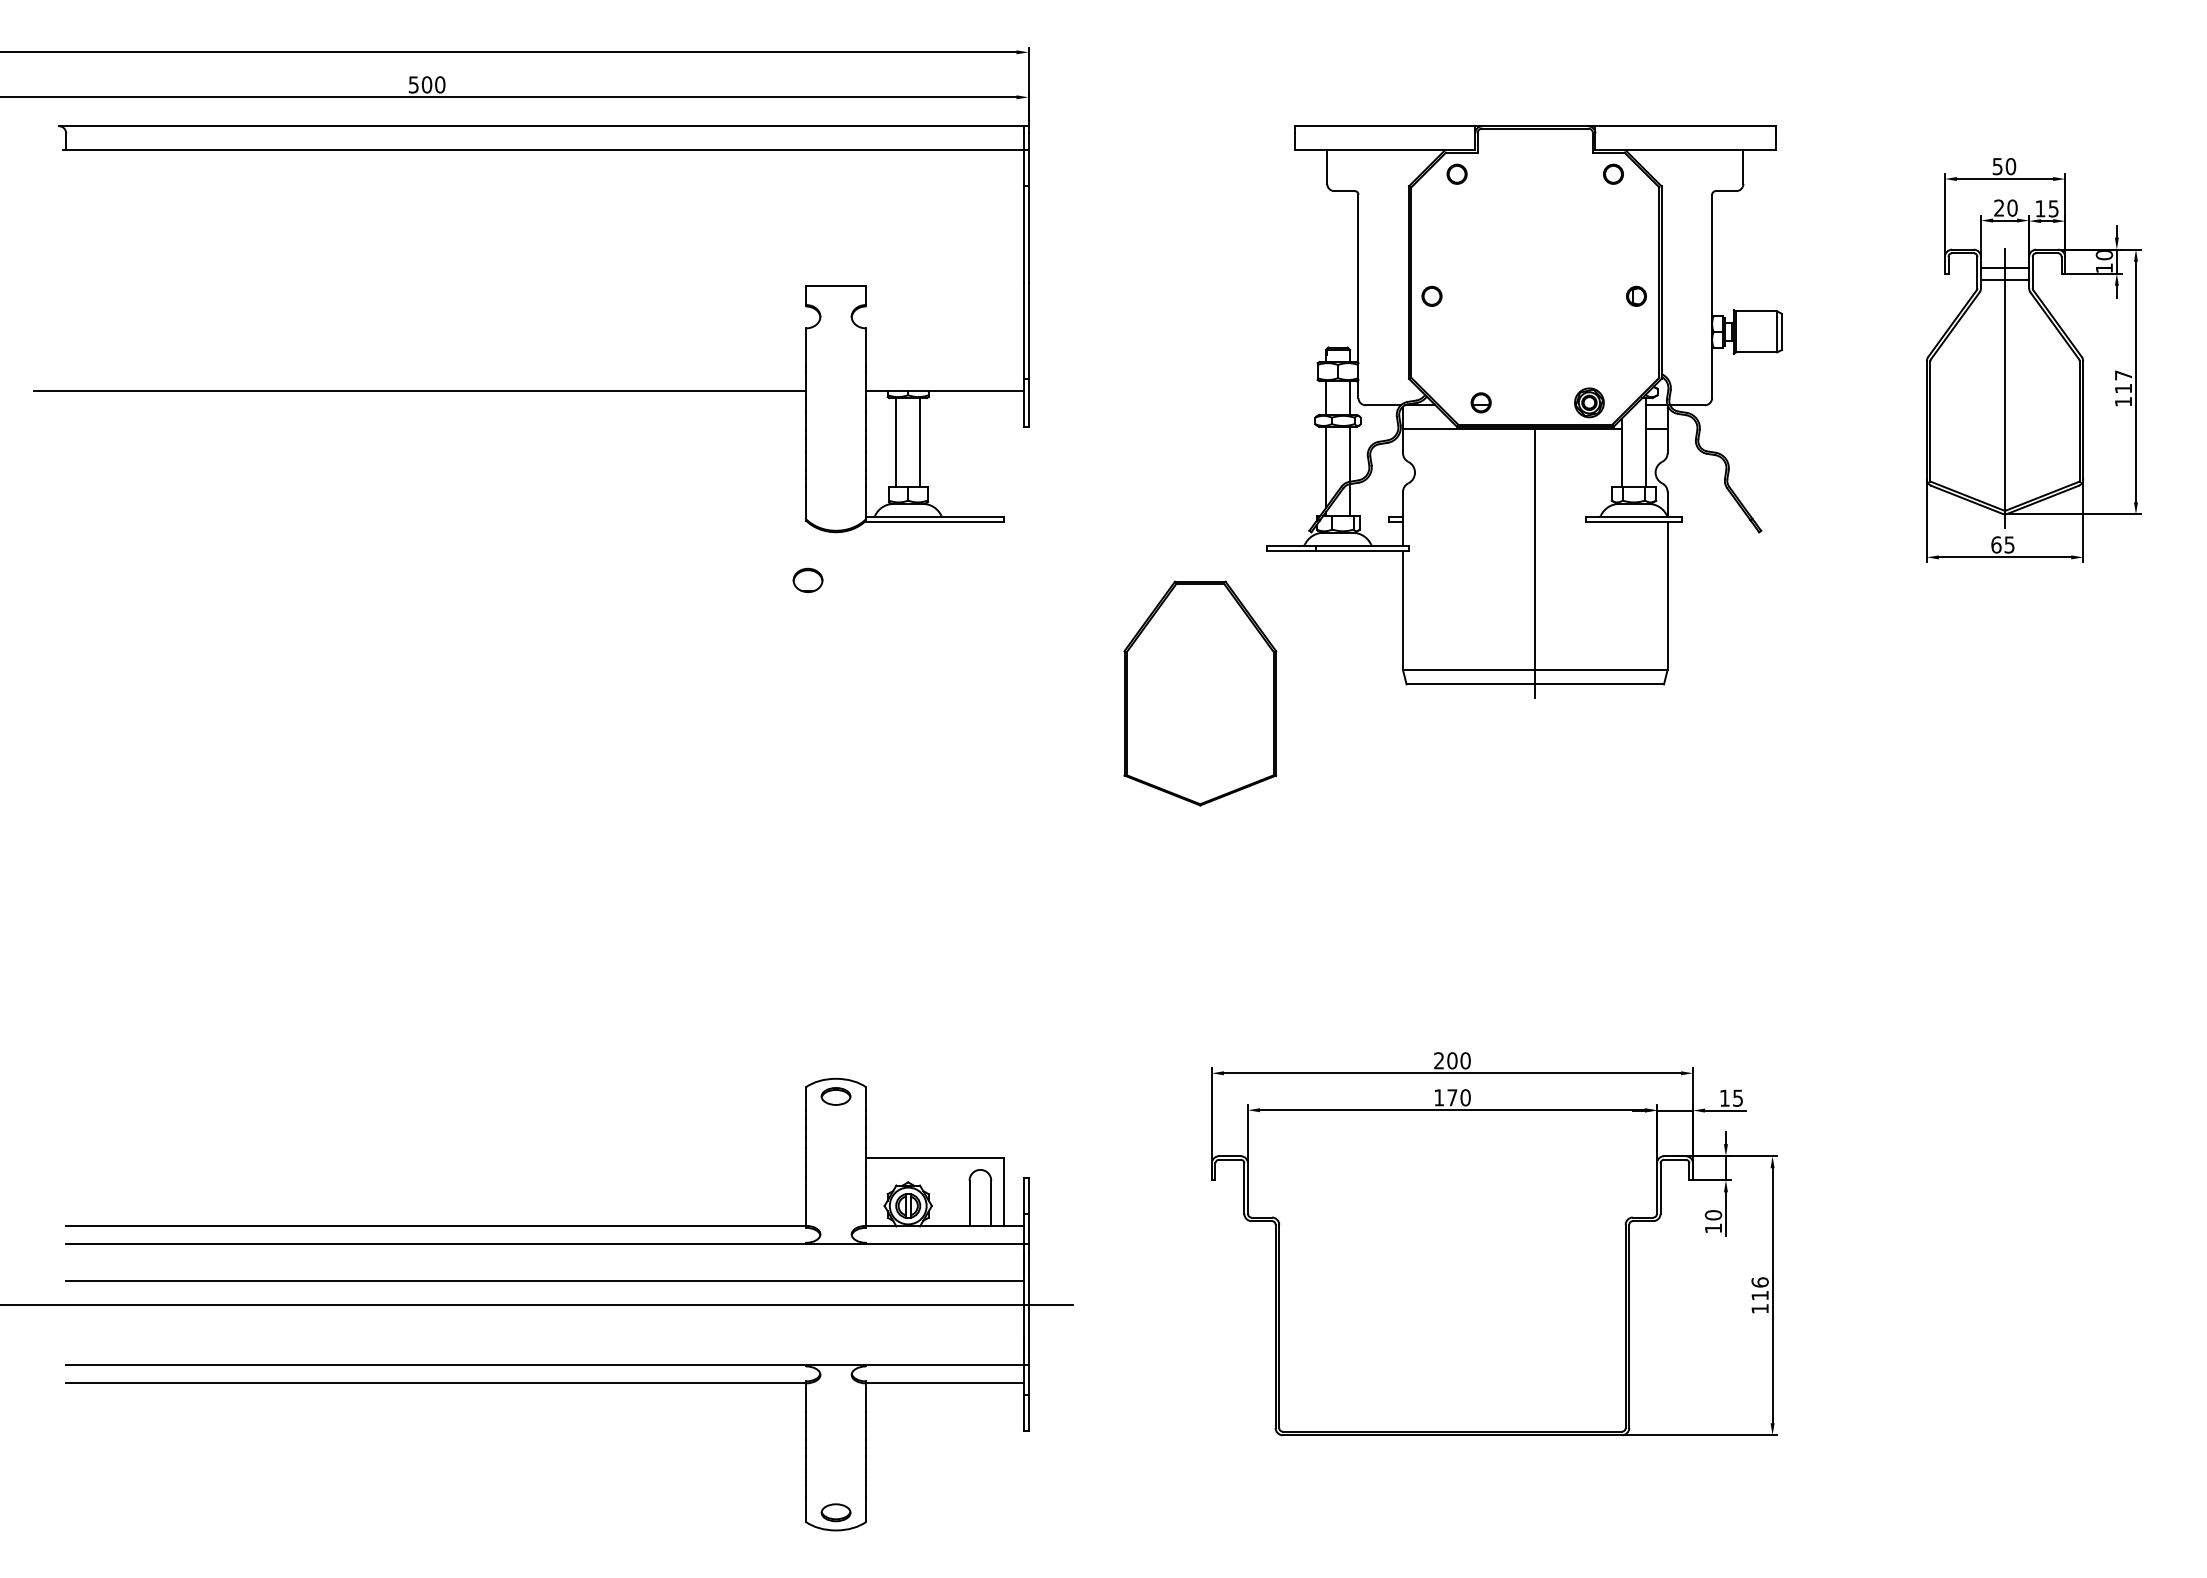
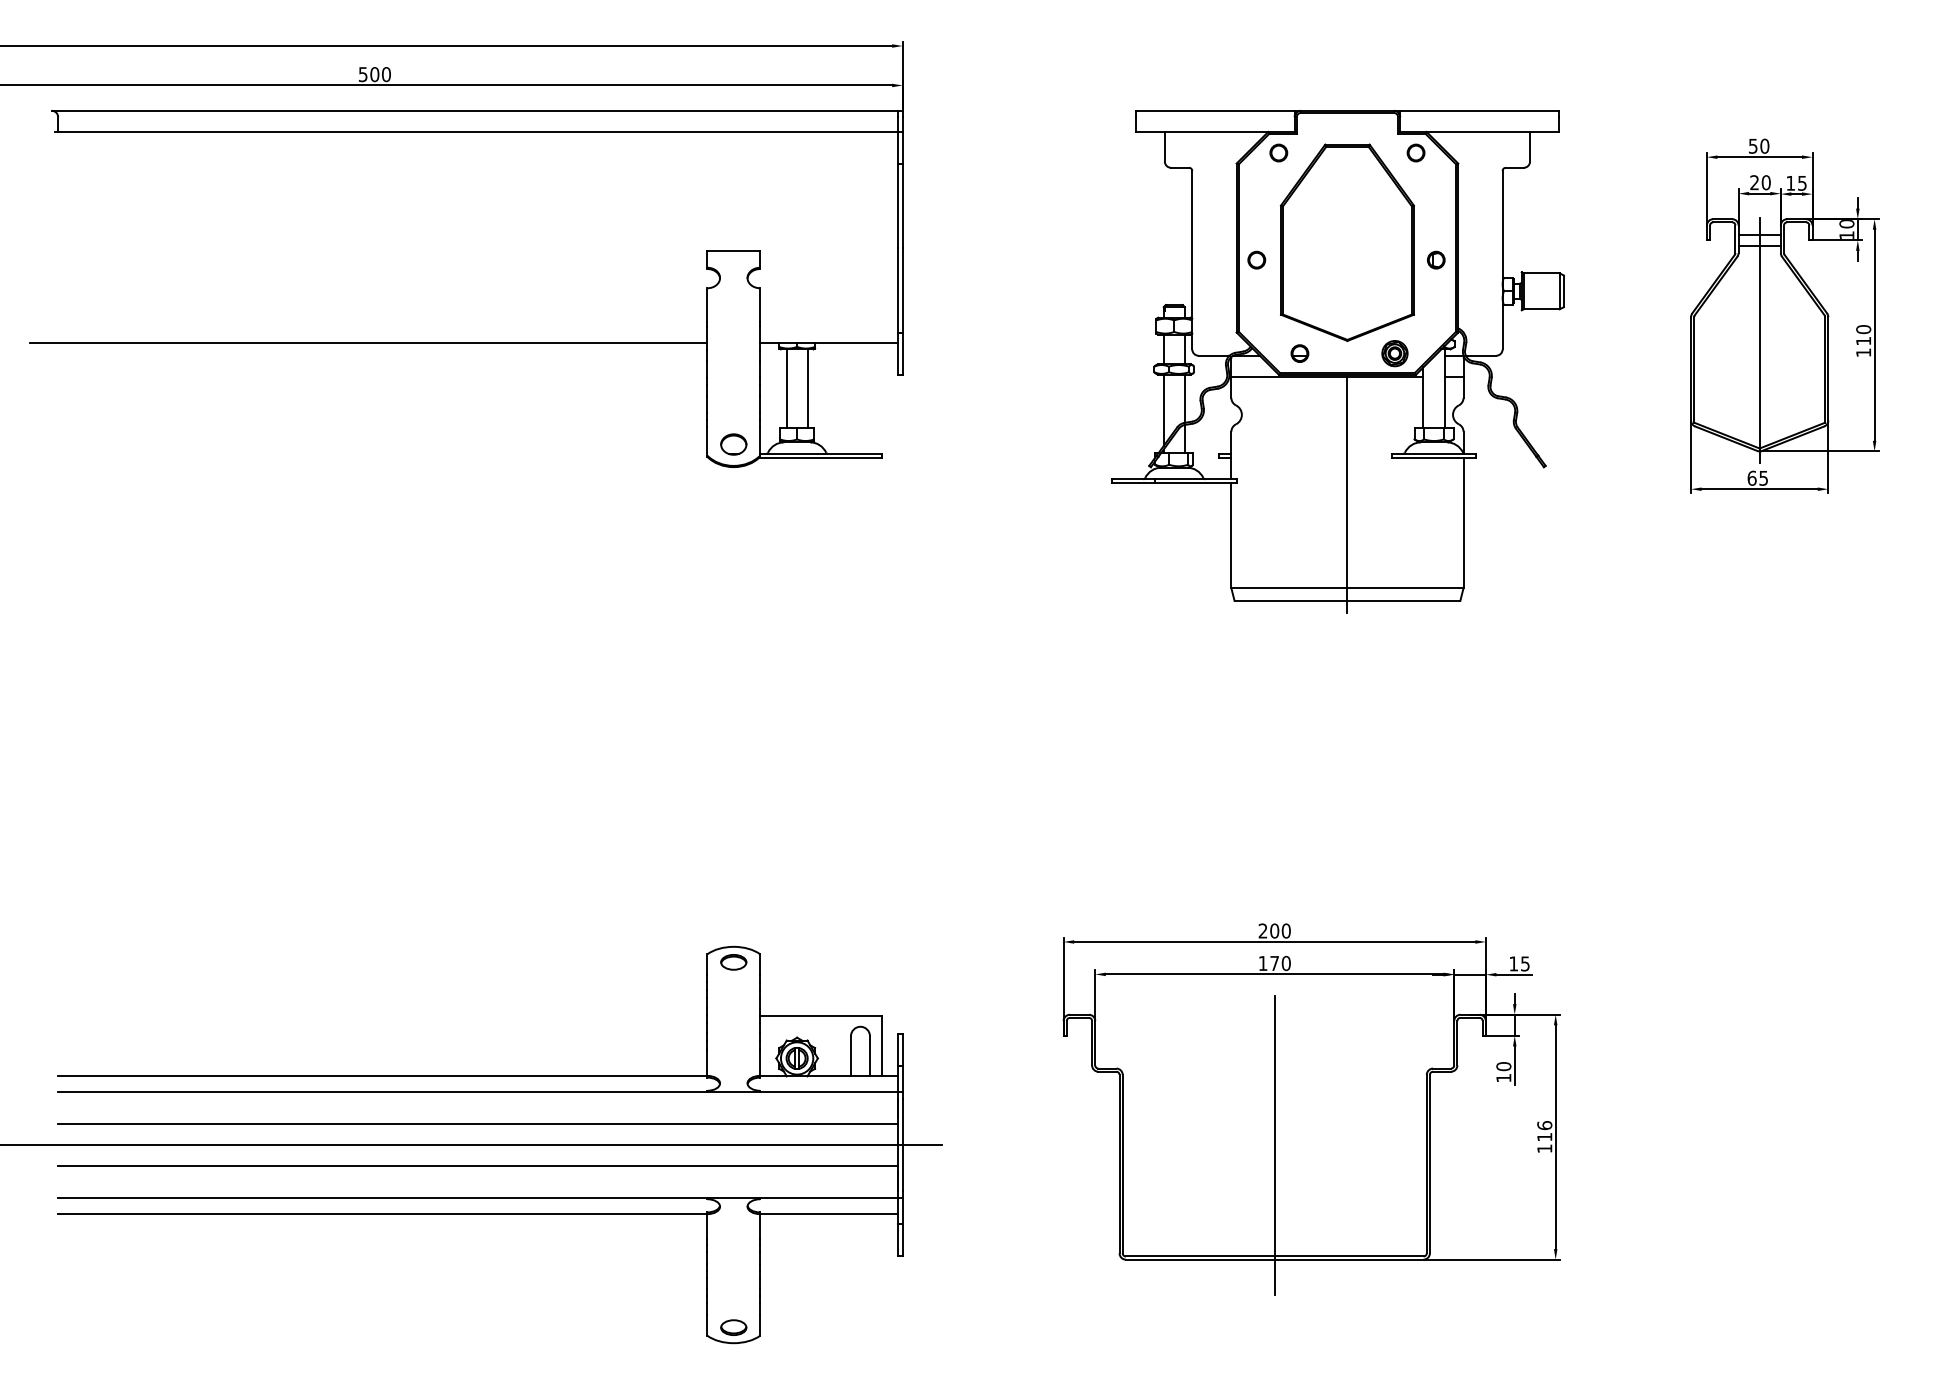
text: (2123, 375) -> (1863, 329), 117 -> 110
part: (807, 579) -> (733, 443), moved
part: (1200, 693) -> (1347, 242), moved
line: (1452, 1305) -> (1274, 1145), added
line: (544, 1328) -> (477, 1165), added

